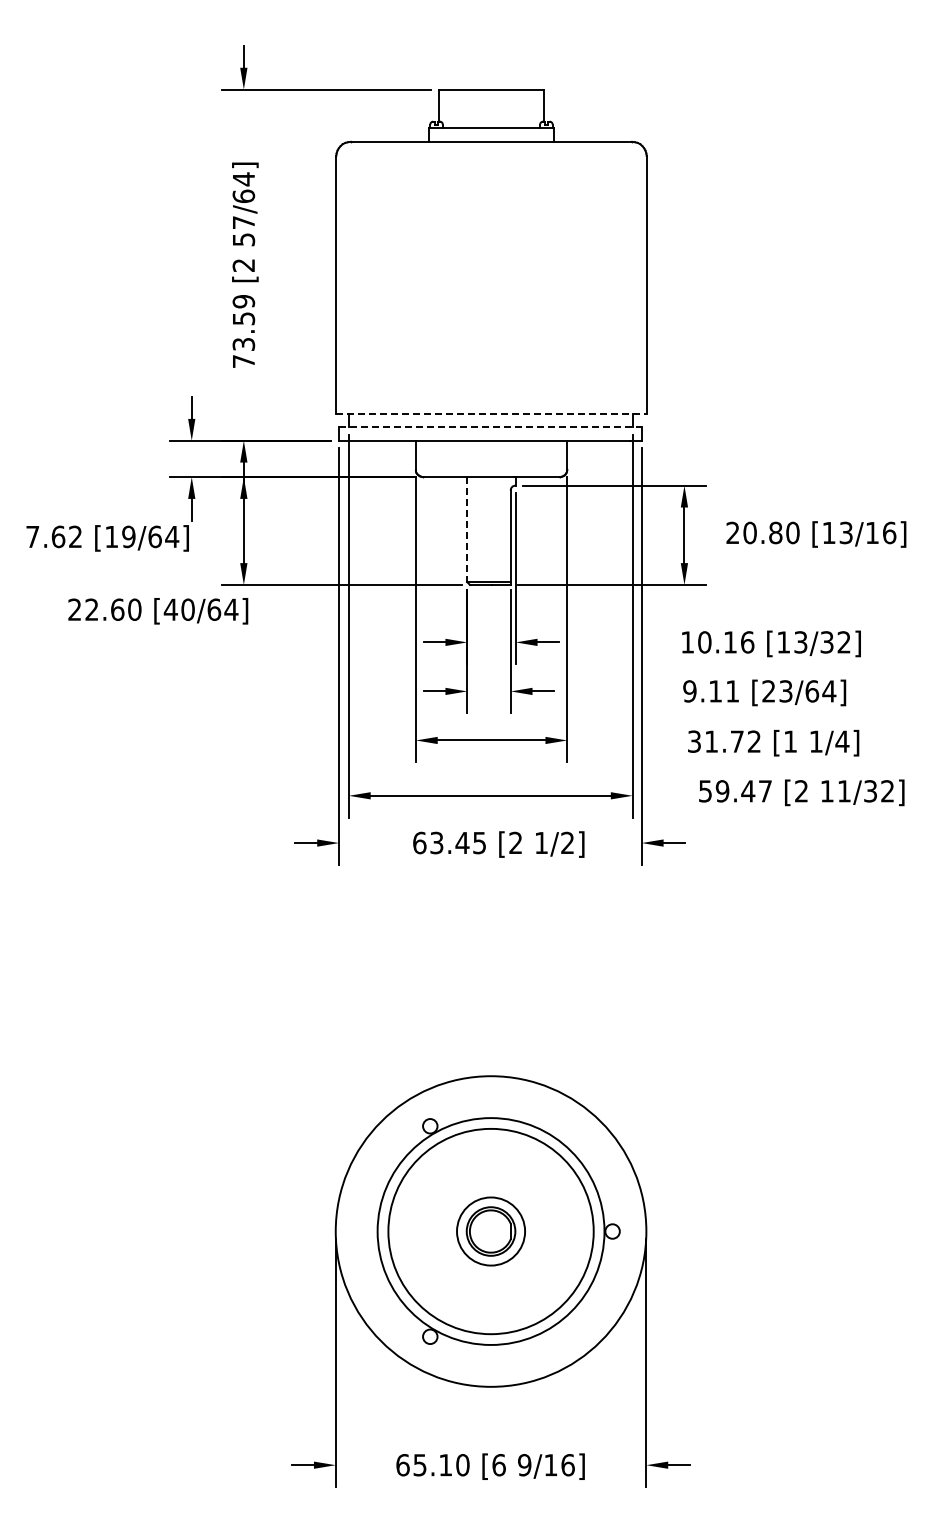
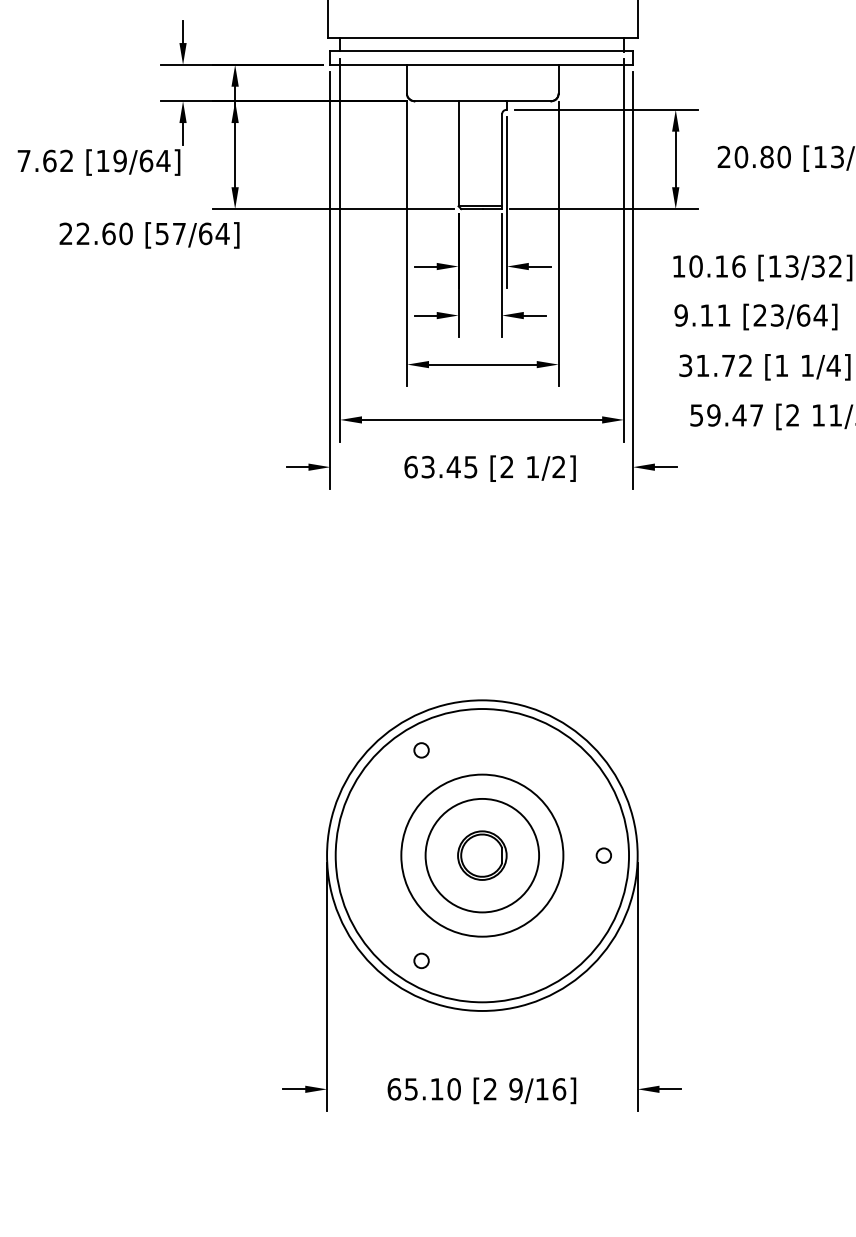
line: (492, 413) -> (483, 37), dashed -> solid
line: (490, 427) -> (481, 51), dashed -> solid
line: (467, 529) -> (458, 153), dashed -> solid
text: (178, 609) -> (169, 233), [40/64] -> [57/64]
circle: (490, 1231) -> (481, 855), size x1.43
circle: (490, 1231) -> (481, 855), size x1.67
circle: (491, 1231) -> (482, 855), size x0.71
text: (498, 1465) -> (489, 1089), [6 -> [2

